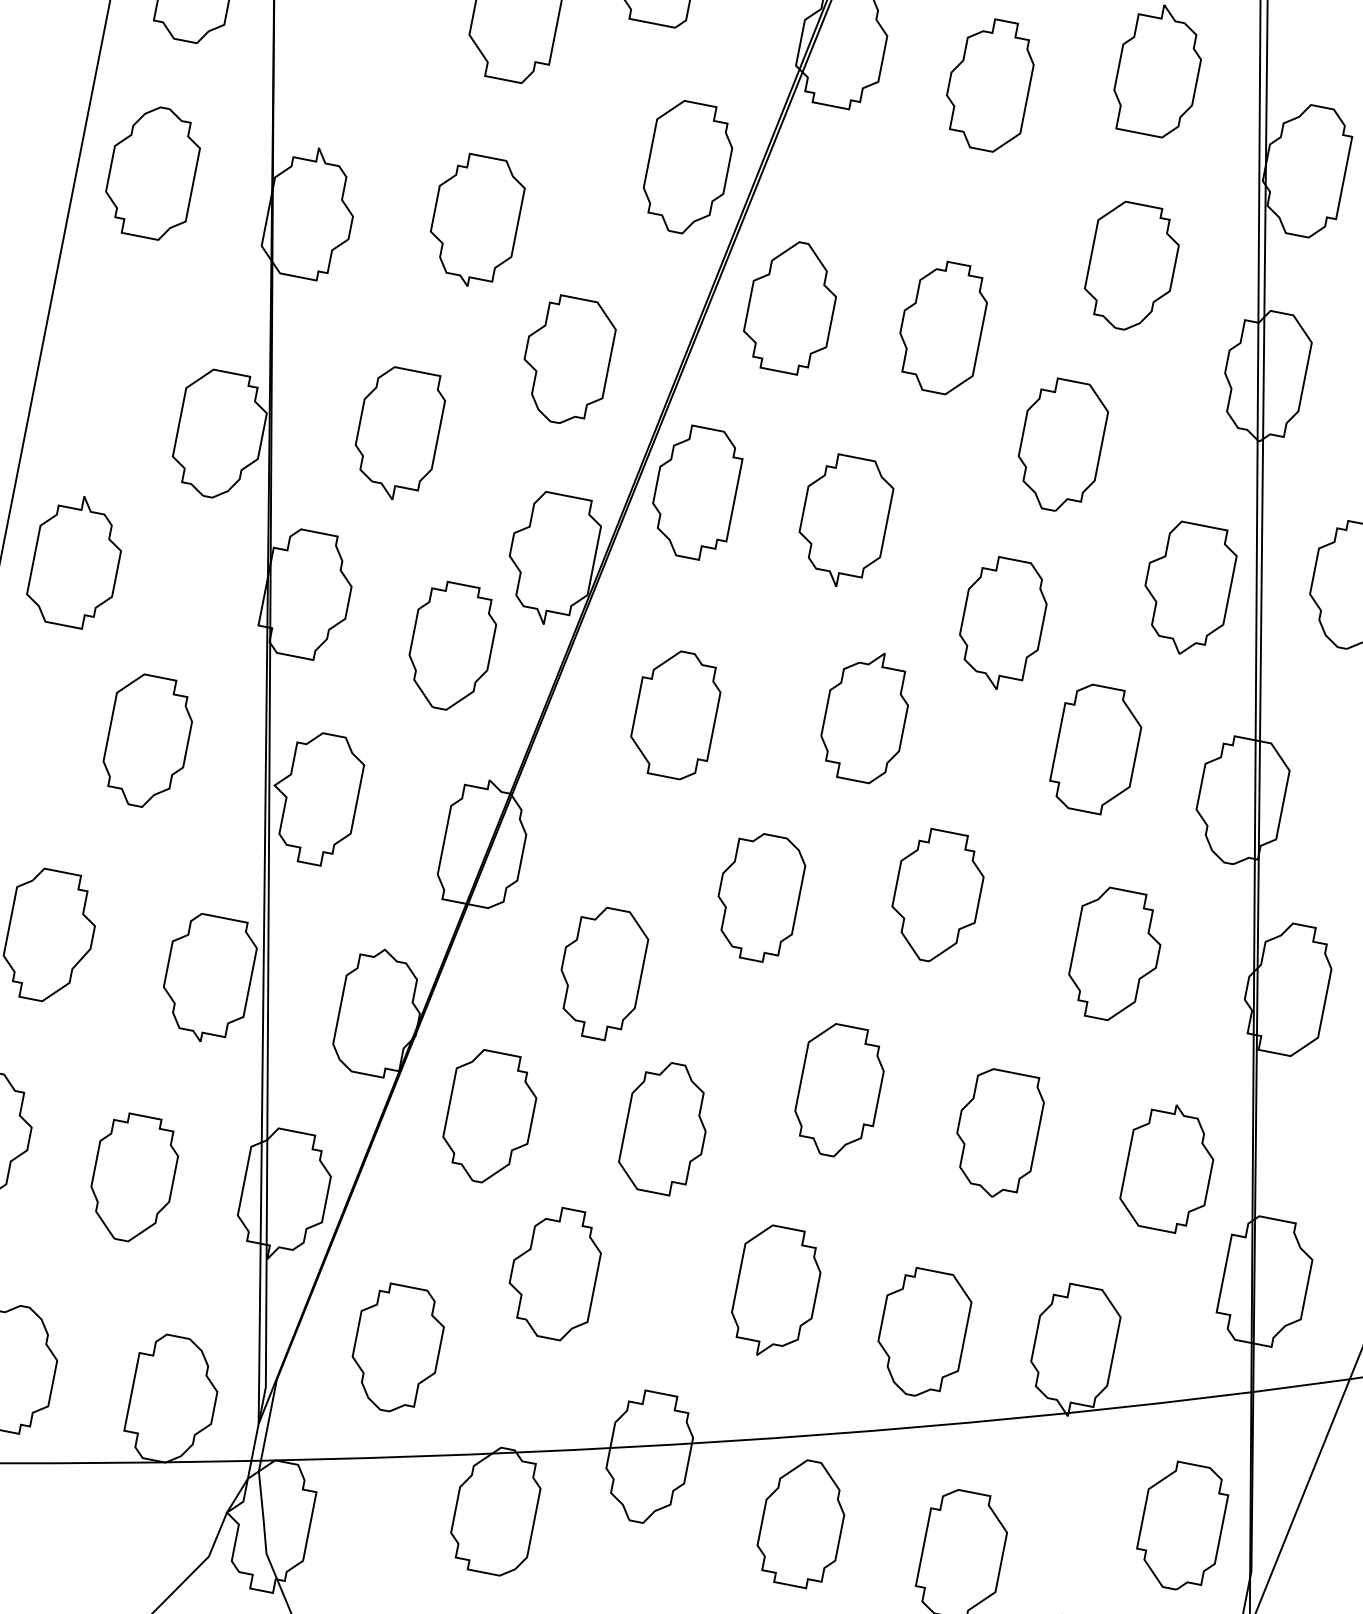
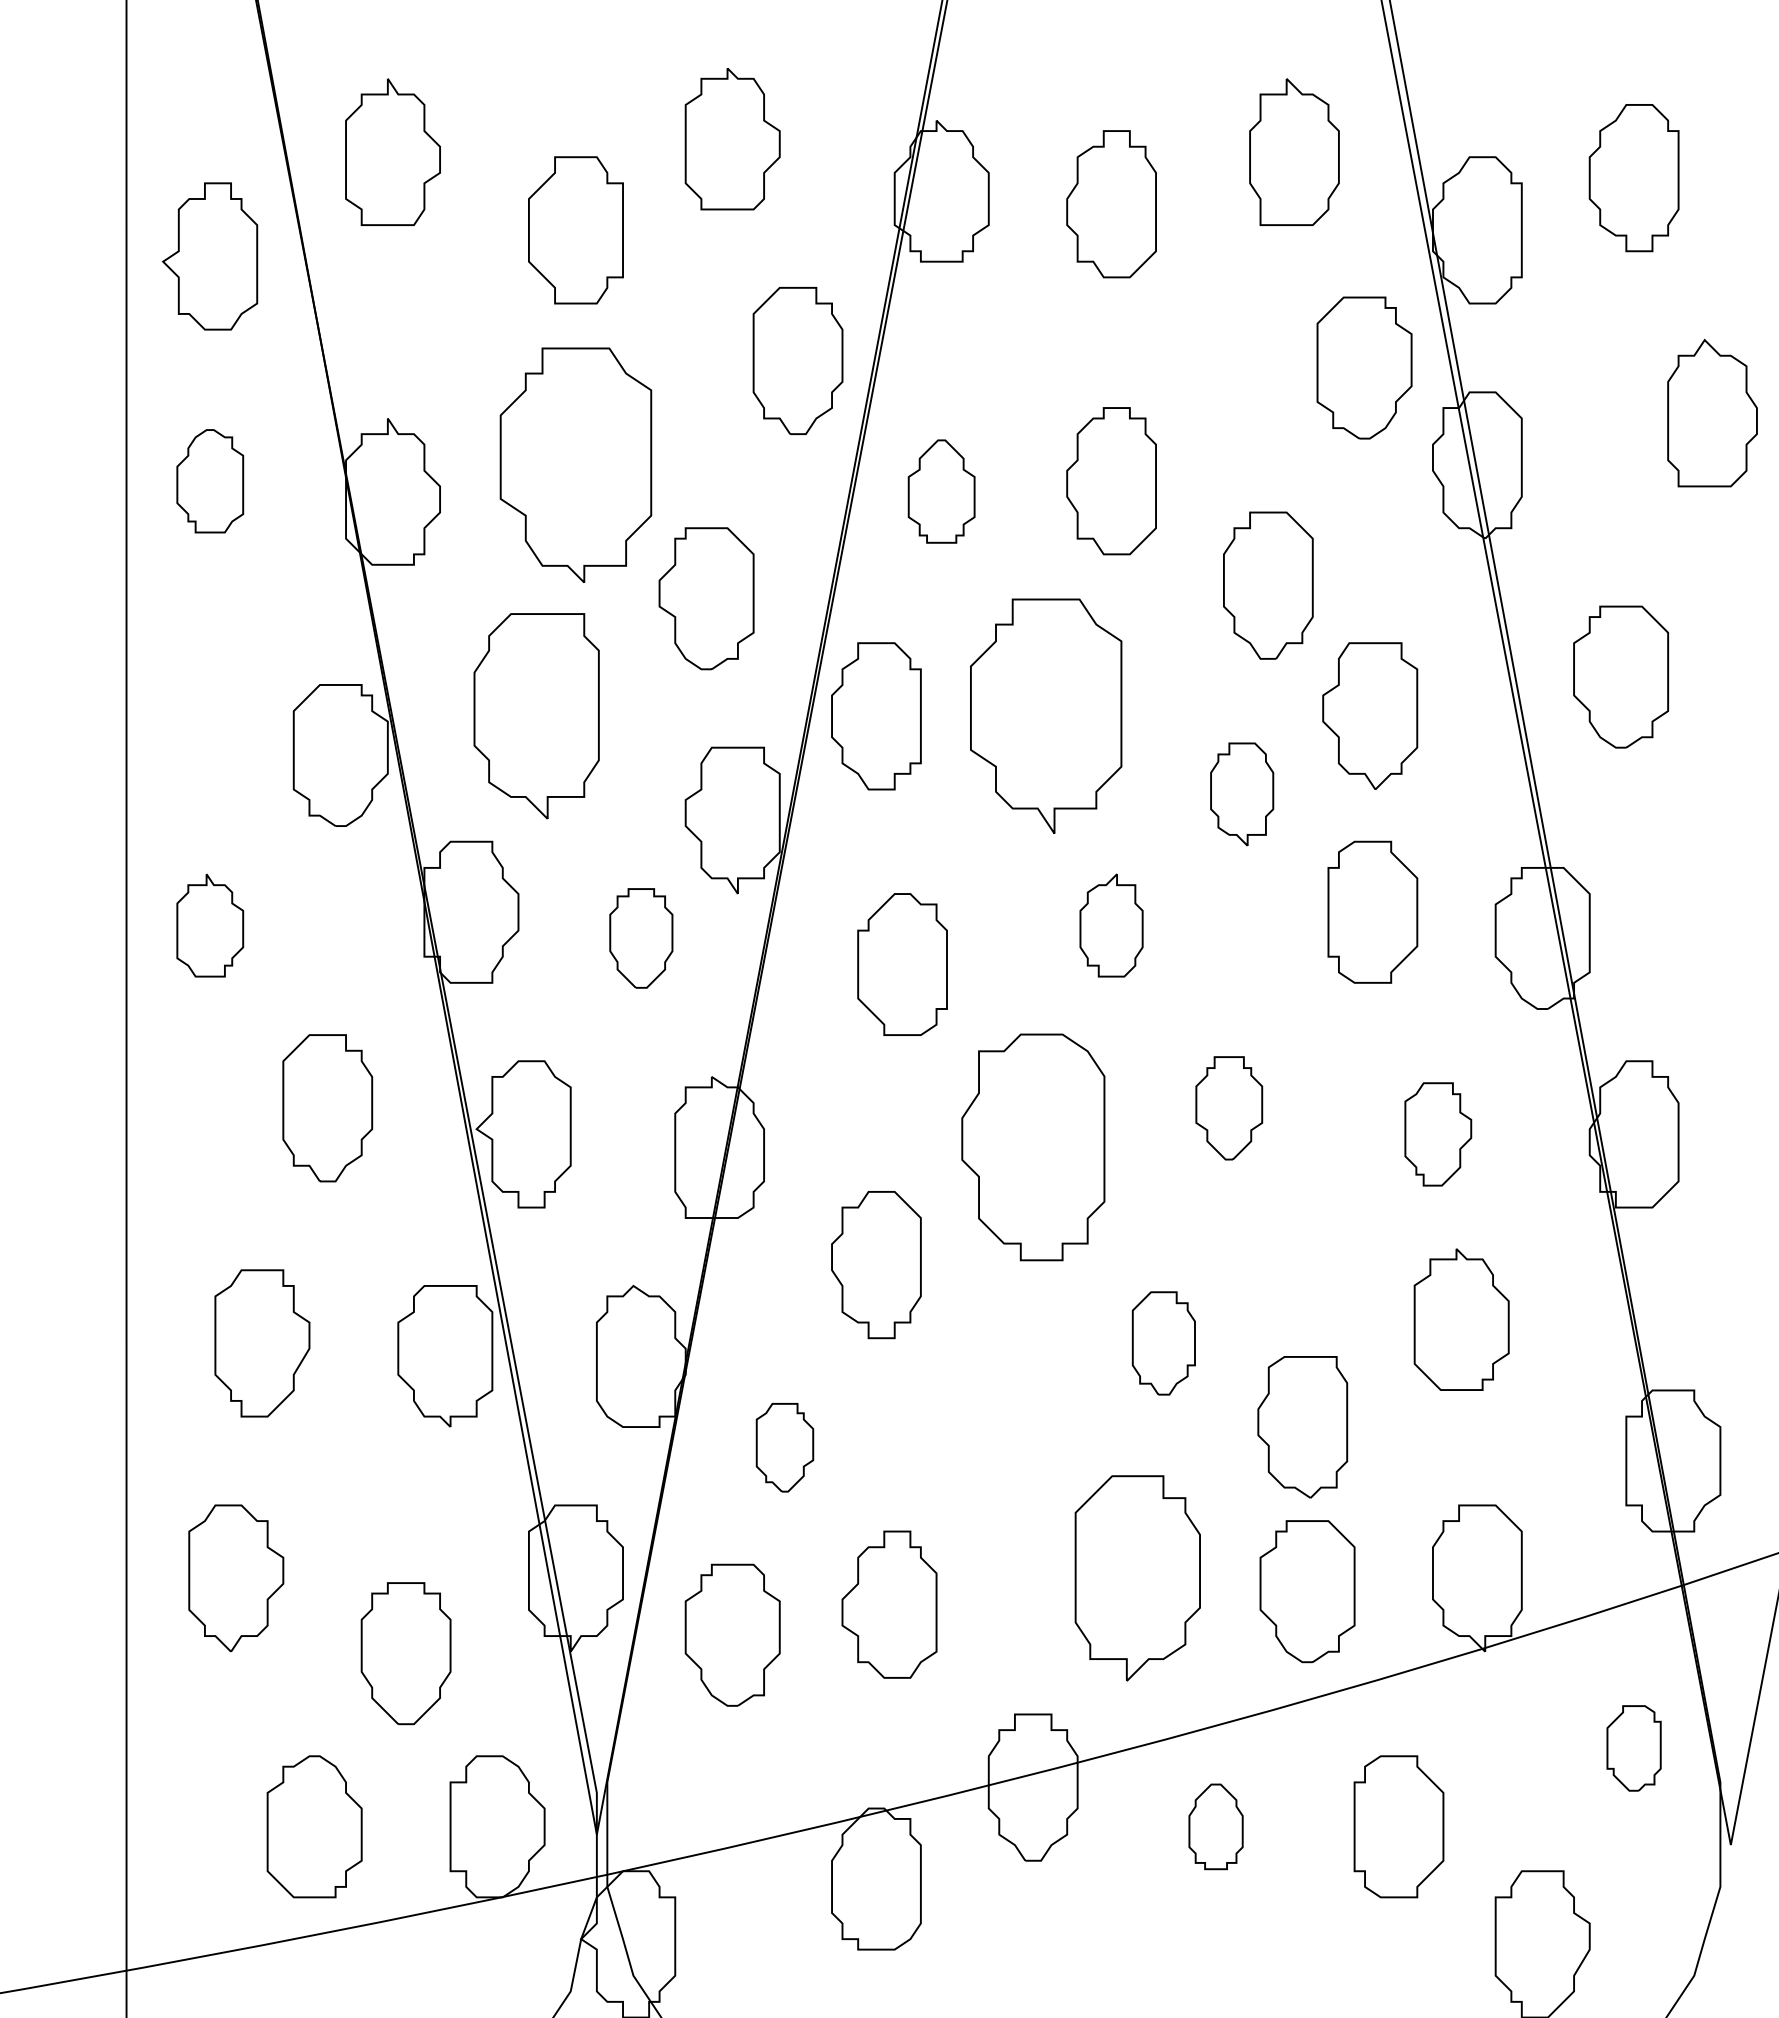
part: (152, 172) -> (210, 481), size x0.7
part: (475, 221) -> (575, 465), size x1.6
part: (1131, 266) -> (1364, 367), moved
part: (791, 306) -> (941, 491), size x0.7
part: (398, 433) -> (536, 715), size x1.4
part: (844, 521) -> (1046, 715), size x1.6
part: (76, 561) -> (210, 925), size x0.7
part: (1187, 588) -> (1370, 715), moved
part: (1001, 623) -> (1241, 794), size x0.7
part: (451, 646) -> (641, 938), size x0.7
part: (865, 716) -> (1111, 925), size x0.7
part: (937, 896) -> (1229, 1108), size x0.7
part: (758, 897) -> (1032, 1147), size x1.6
part: (1115, 955) -> (1438, 1134), size x0.7
part: (839, 1091) -> (1163, 1343), size x0.7
part: (489, 1117) -> (784, 1447), size x0.6
part: (665, 1128) -> (980, 1421), removed
part: (997, 1133) -> (1302, 1427), moved
part: (1168, 1167) -> (1461, 1319), moved
part: (132, 1178) -> (405, 1653), moved
part: (776, 1292) -> (1137, 1578), size x1.4
part: (396, 1348) -> (732, 1634), moved
part: (801, 1522) -> (1215, 1826), size x0.6
part: (1181, 1526) -> (1633, 1748), size x0.6

